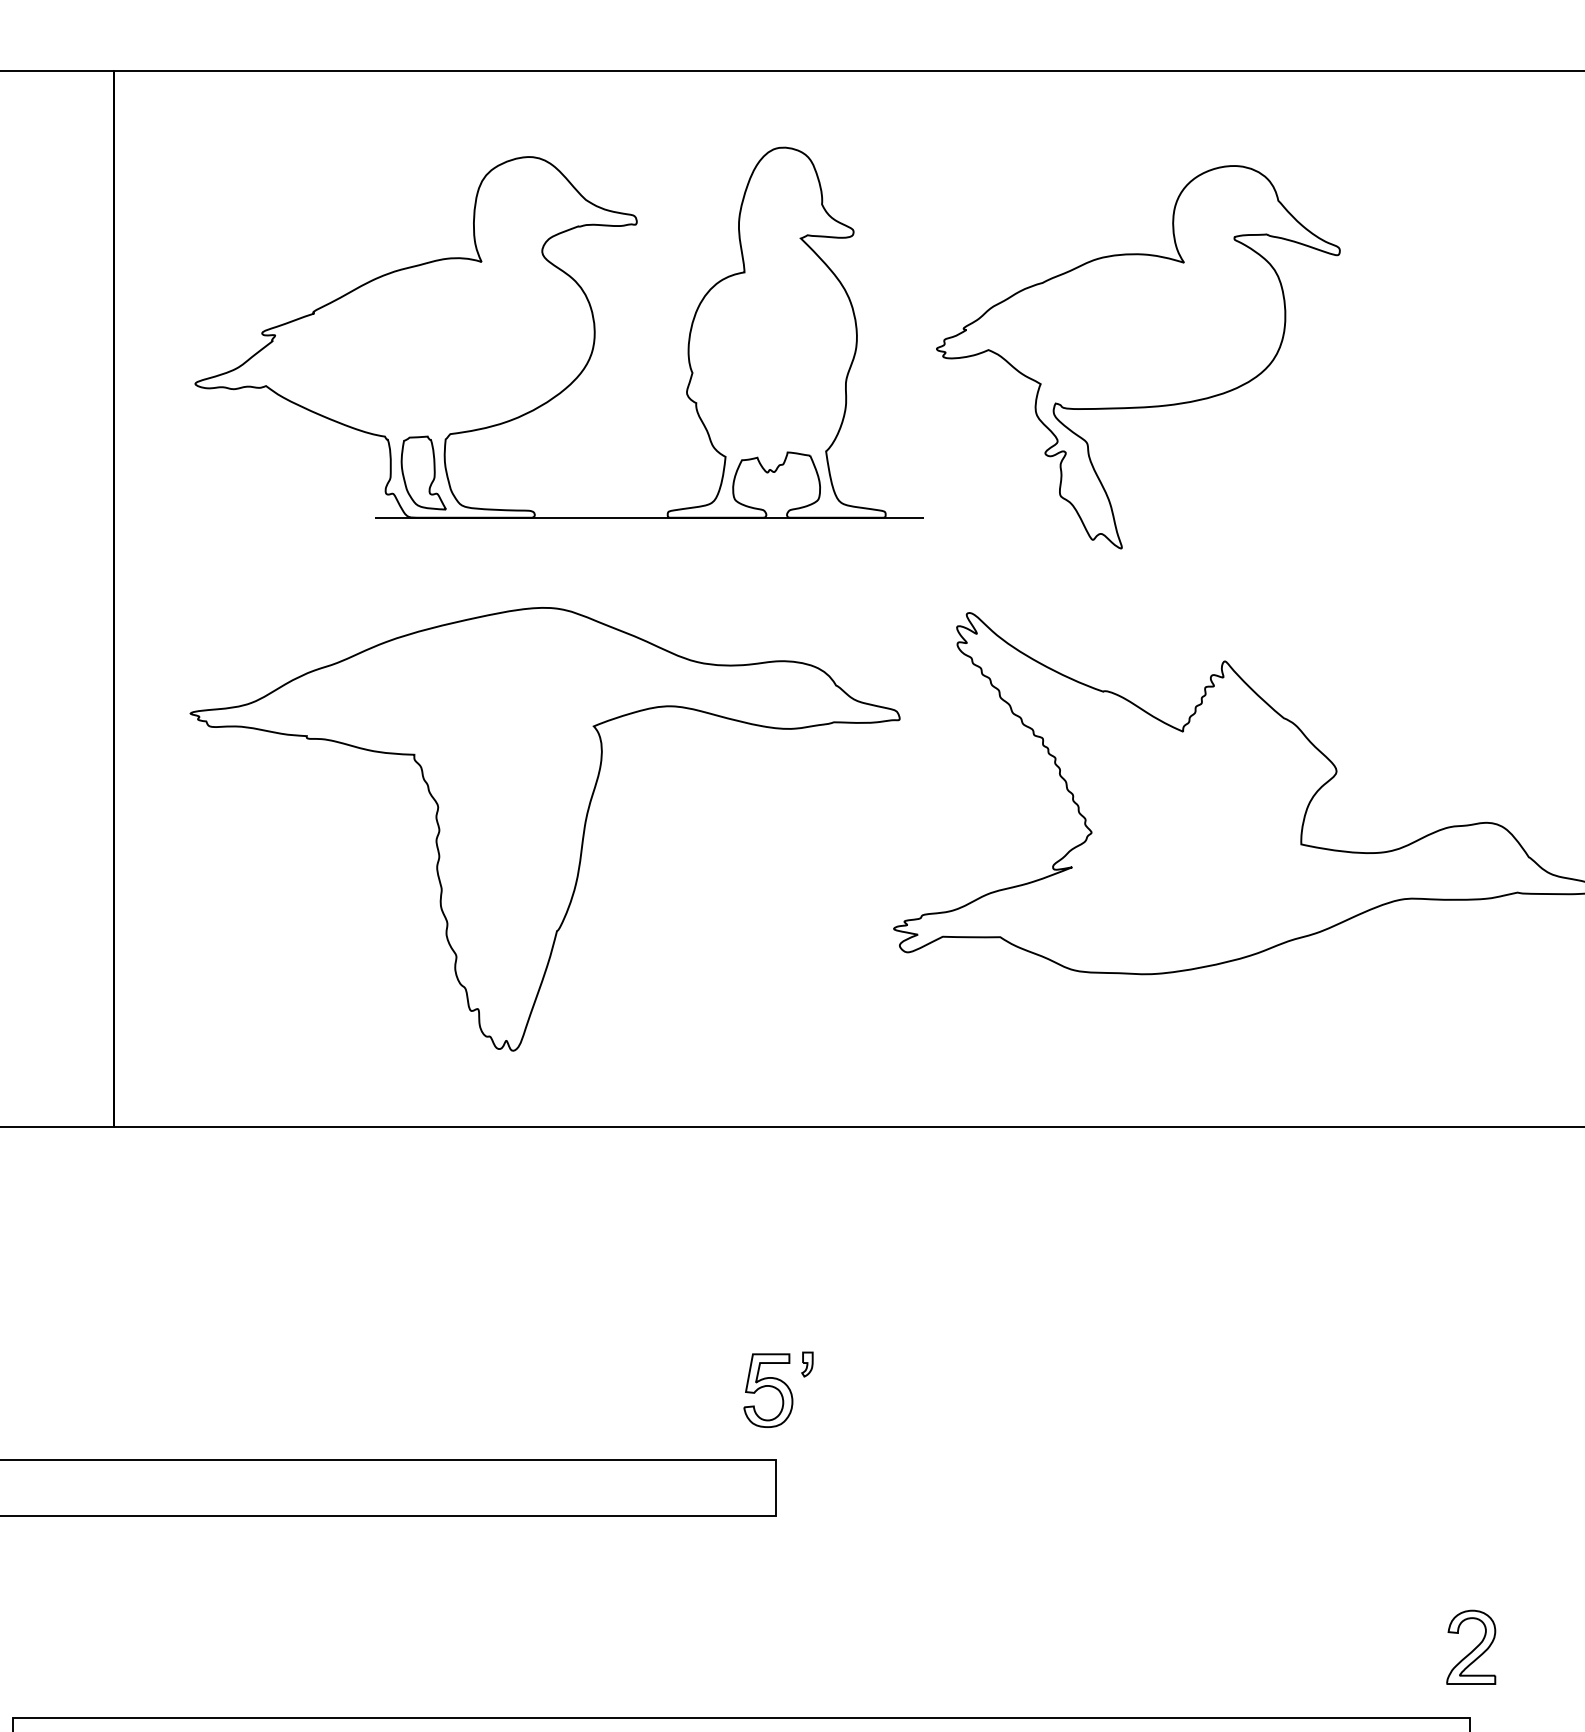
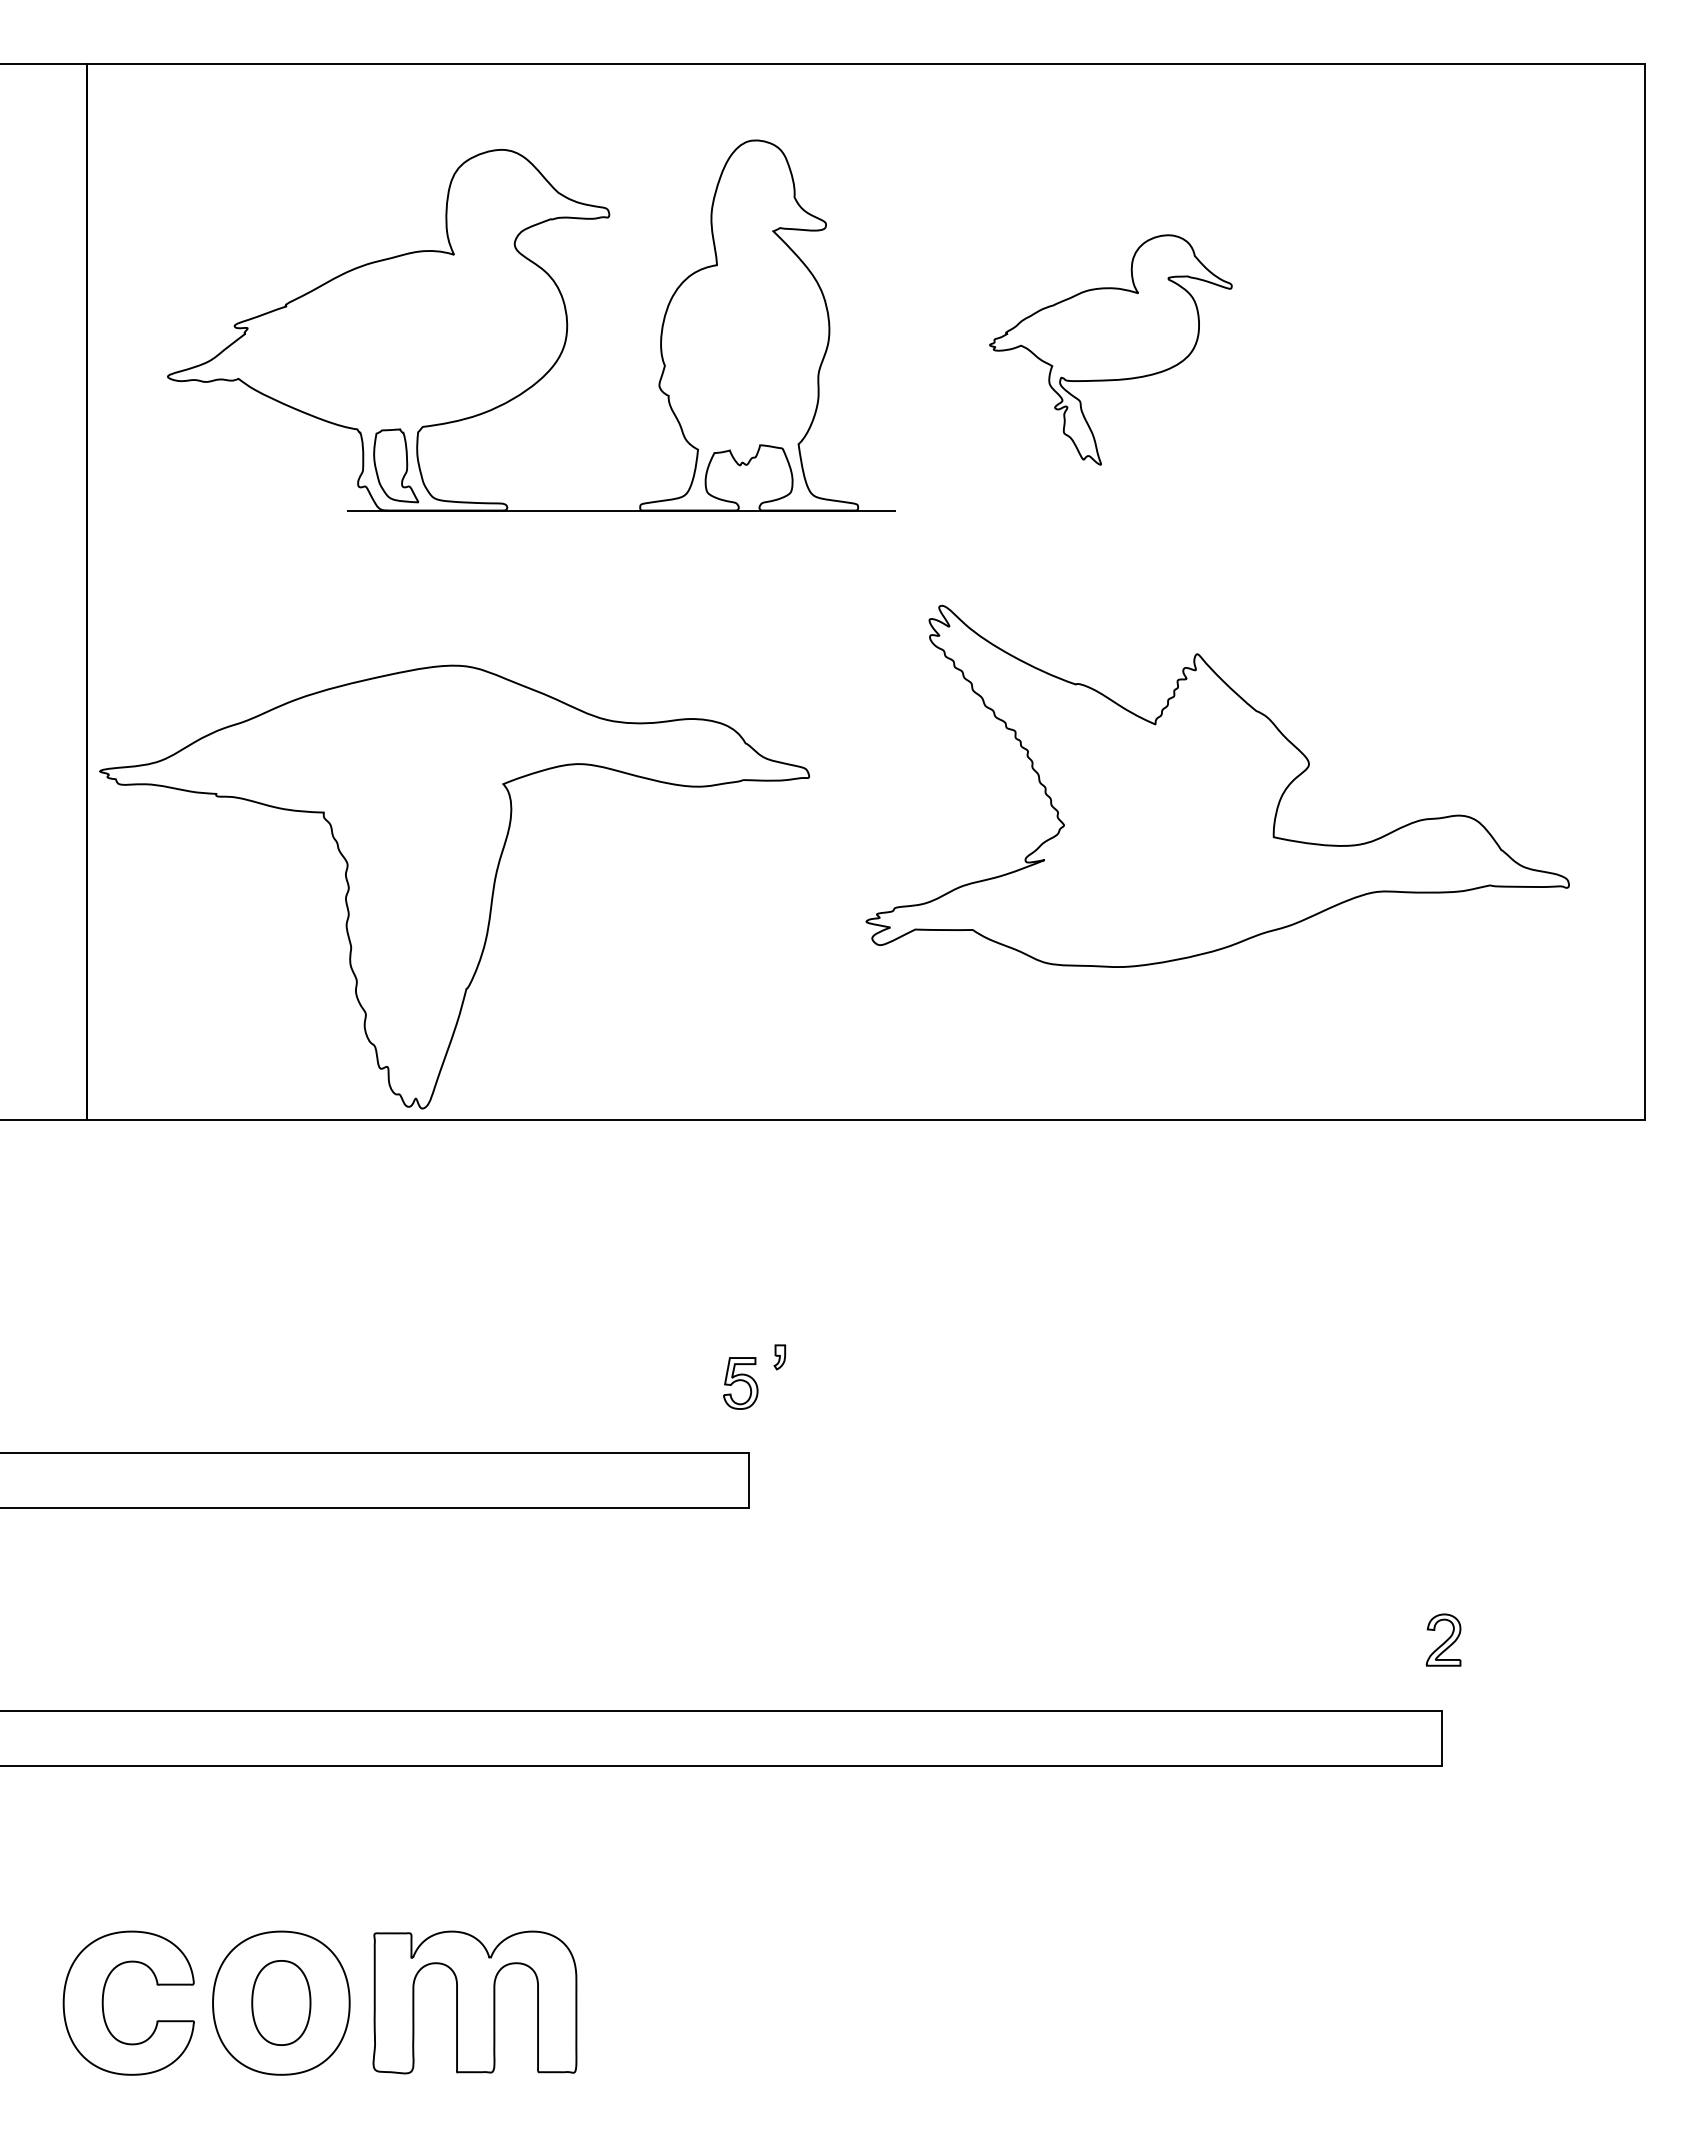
part: (1138, 356) -> (1110, 349), size x0.6
part: (545, 828) -> (454, 886), moved
part: (768, 1390) -> (740, 1383), size x0.7
part: (1471, 1646) -> (1443, 1639), size x0.7

